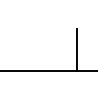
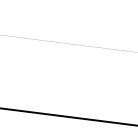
line: (77, 49) -> (128, 86), removed

